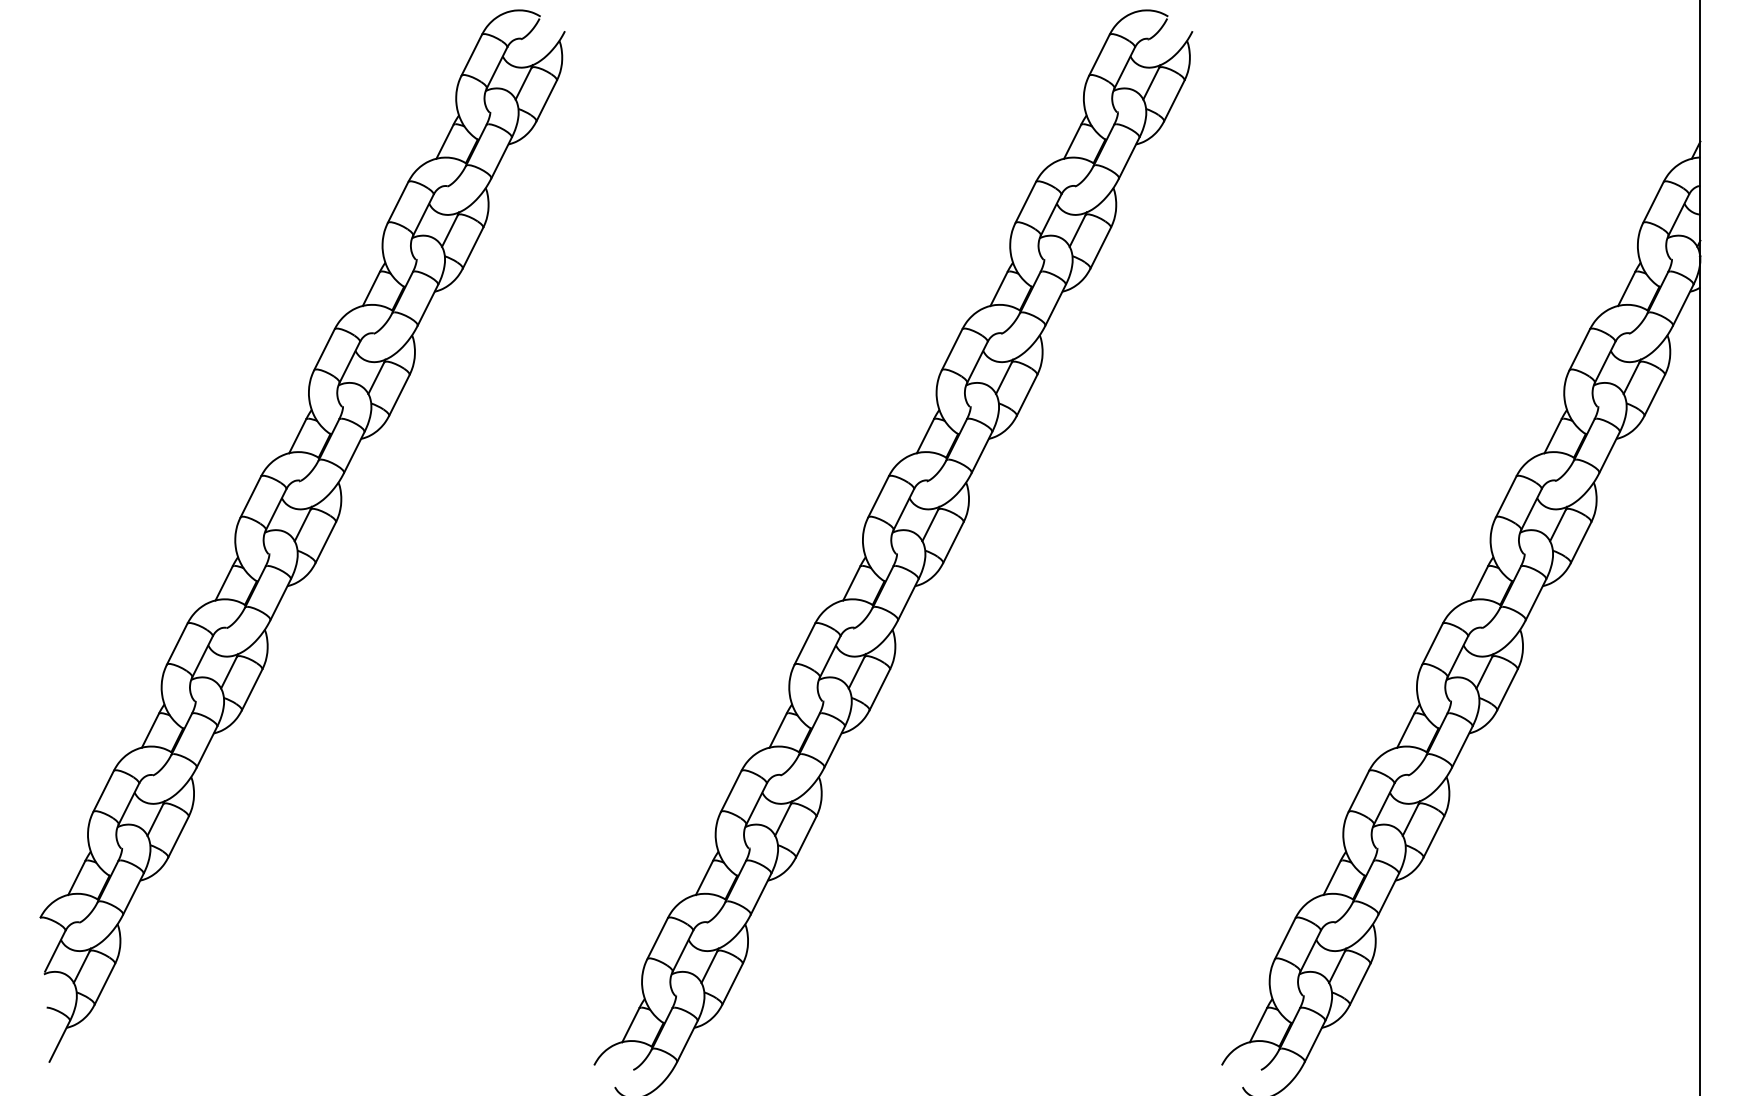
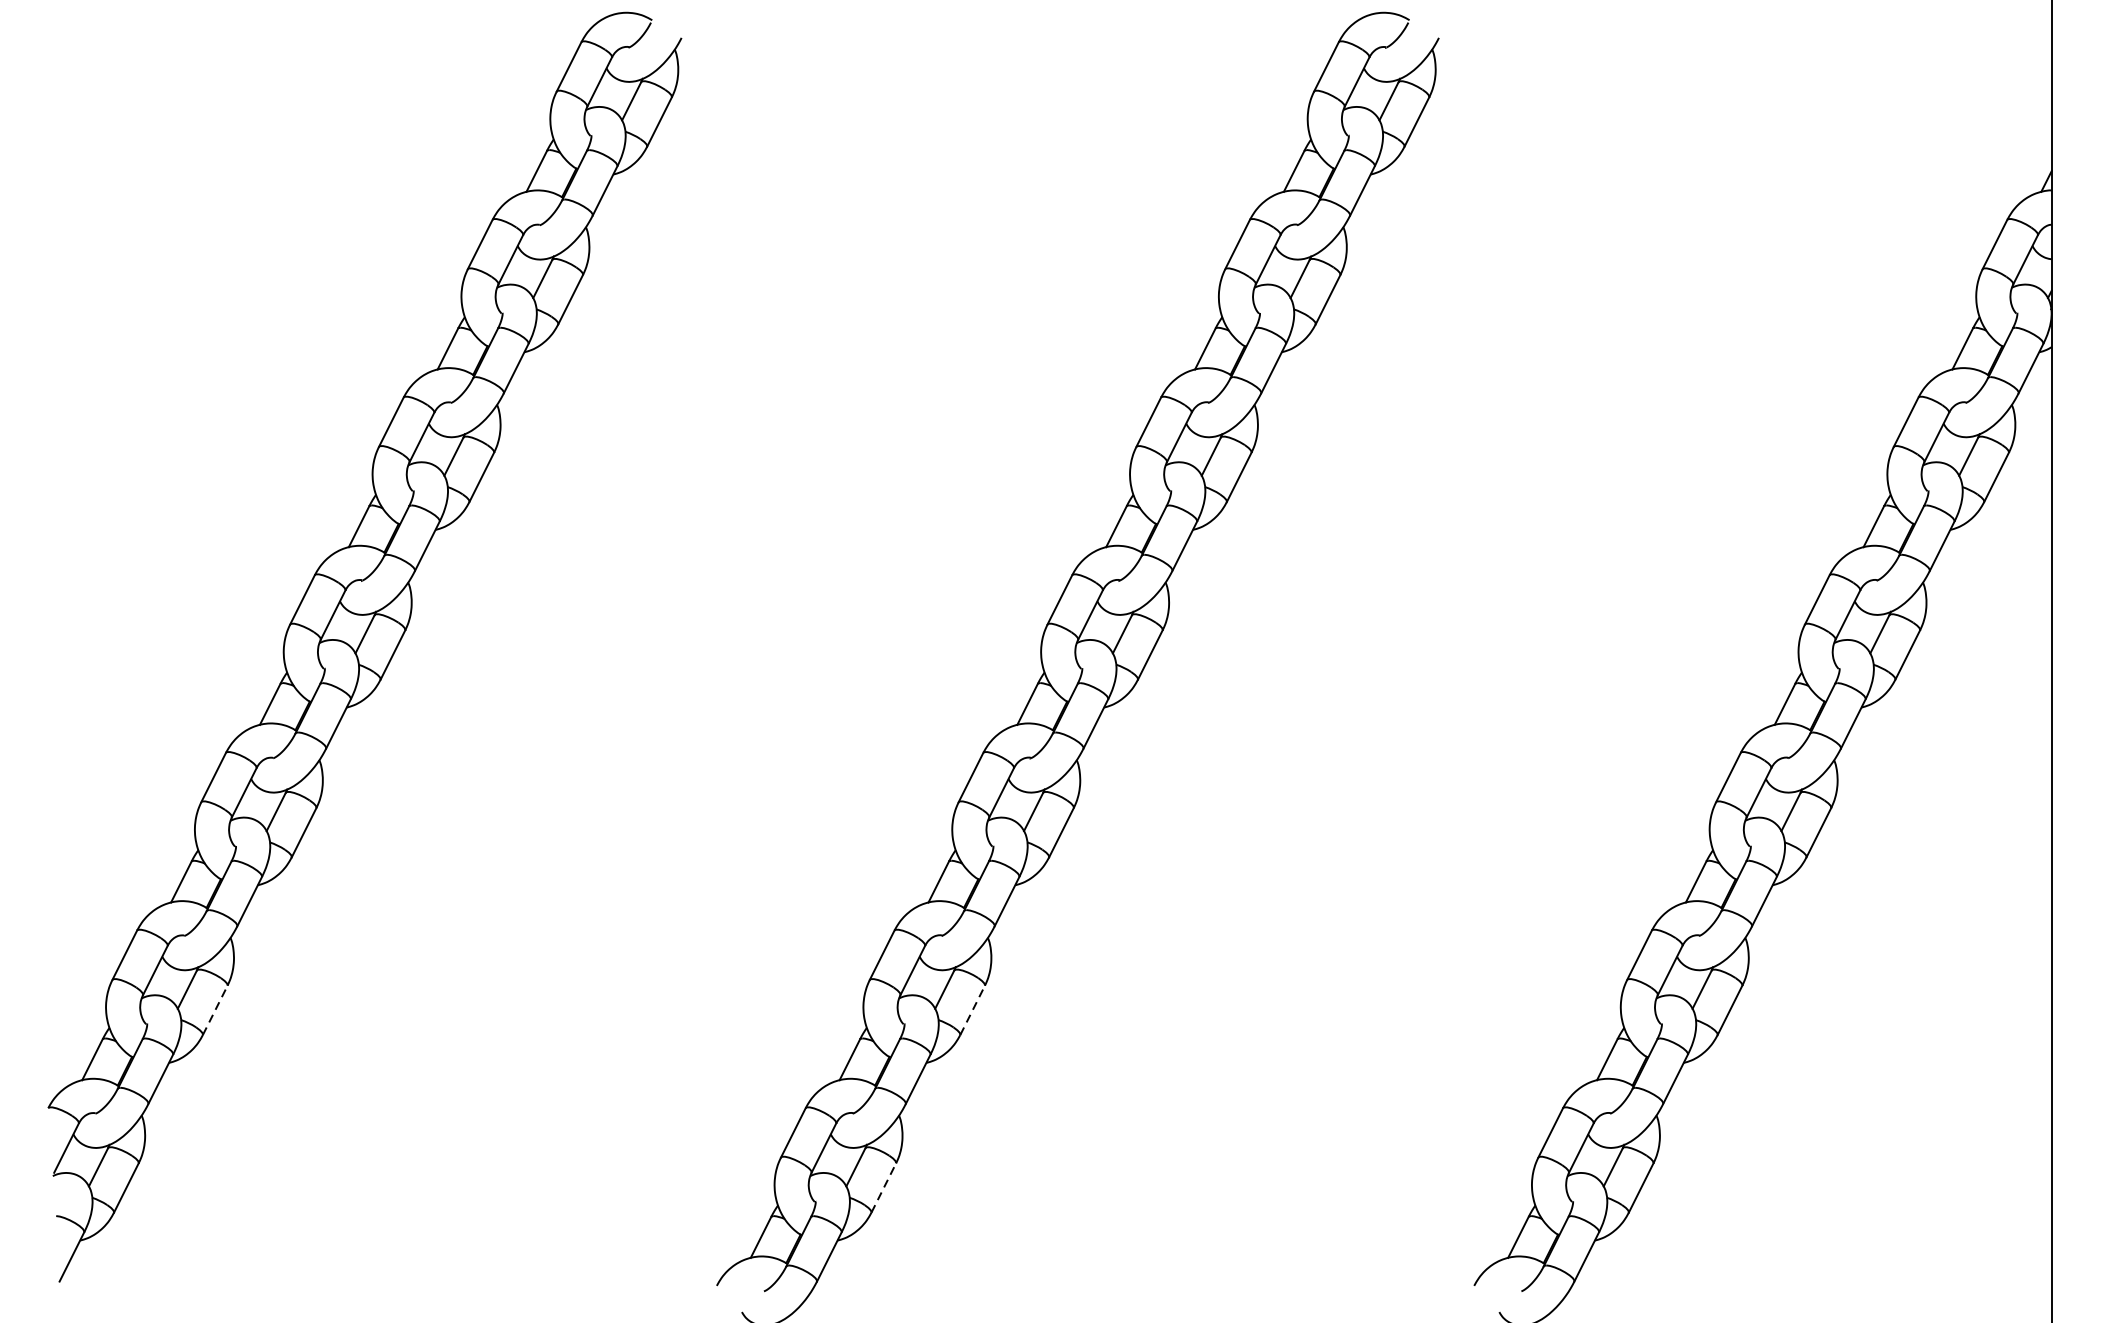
line: (178, 837) -> (215, 1010), solid -> dashed
line: (806, 837) -> (973, 1010), solid -> dashed
line: (732, 984) -> (883, 1188), solid -> dashed

